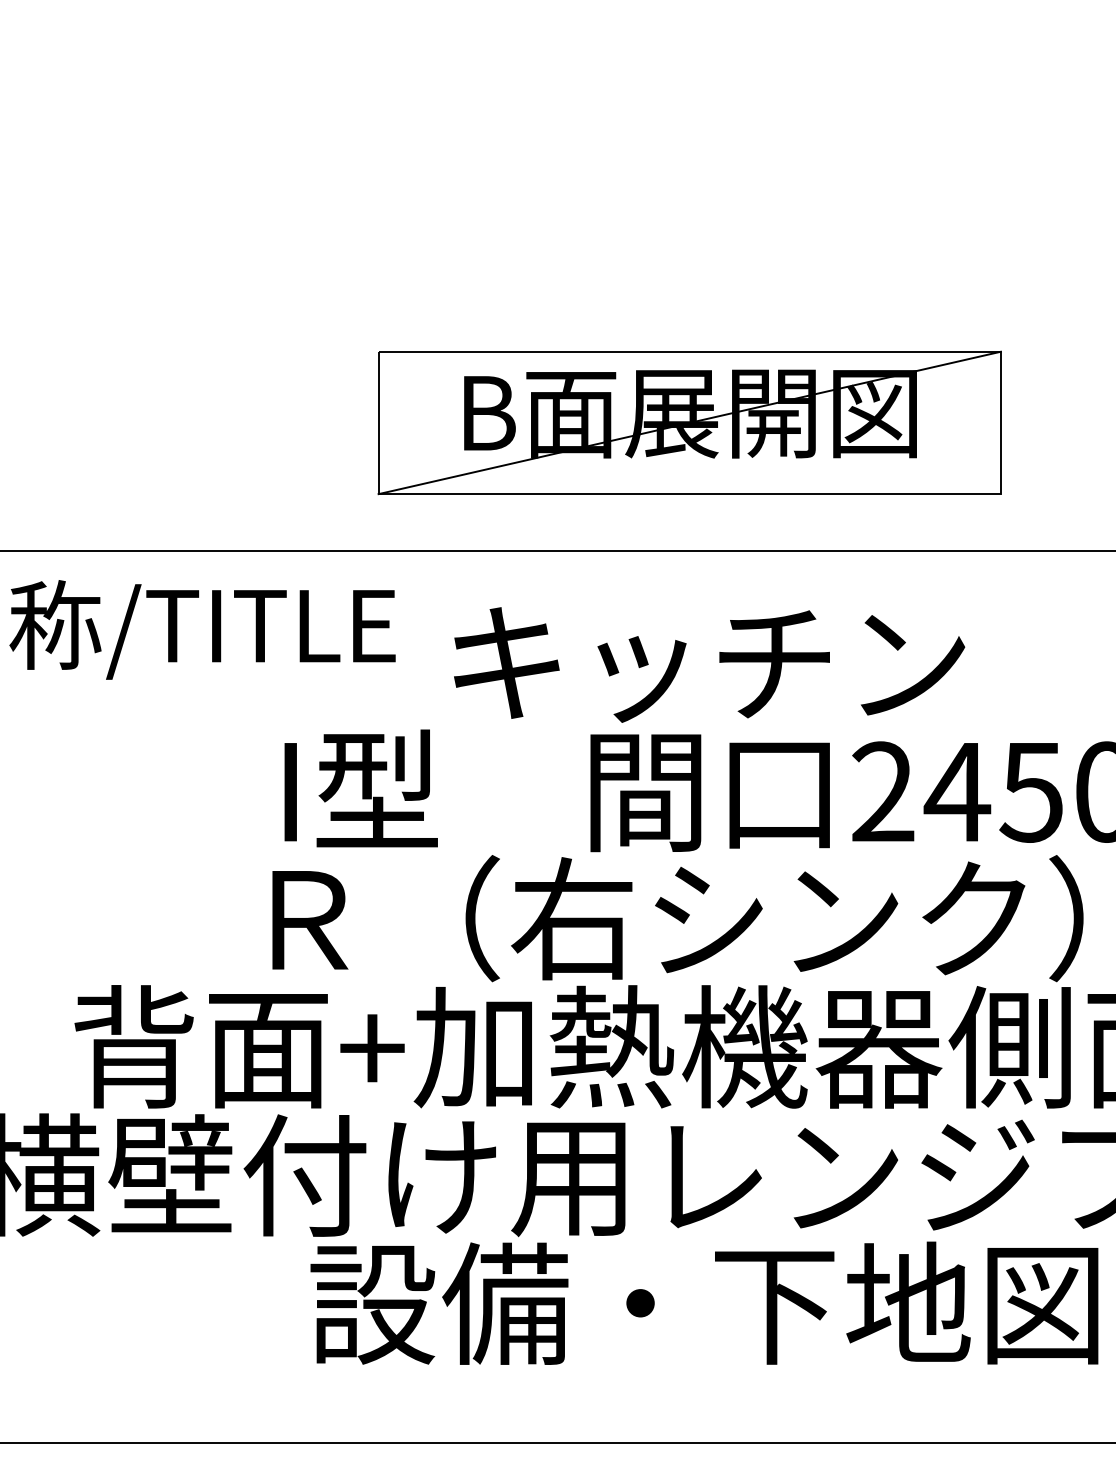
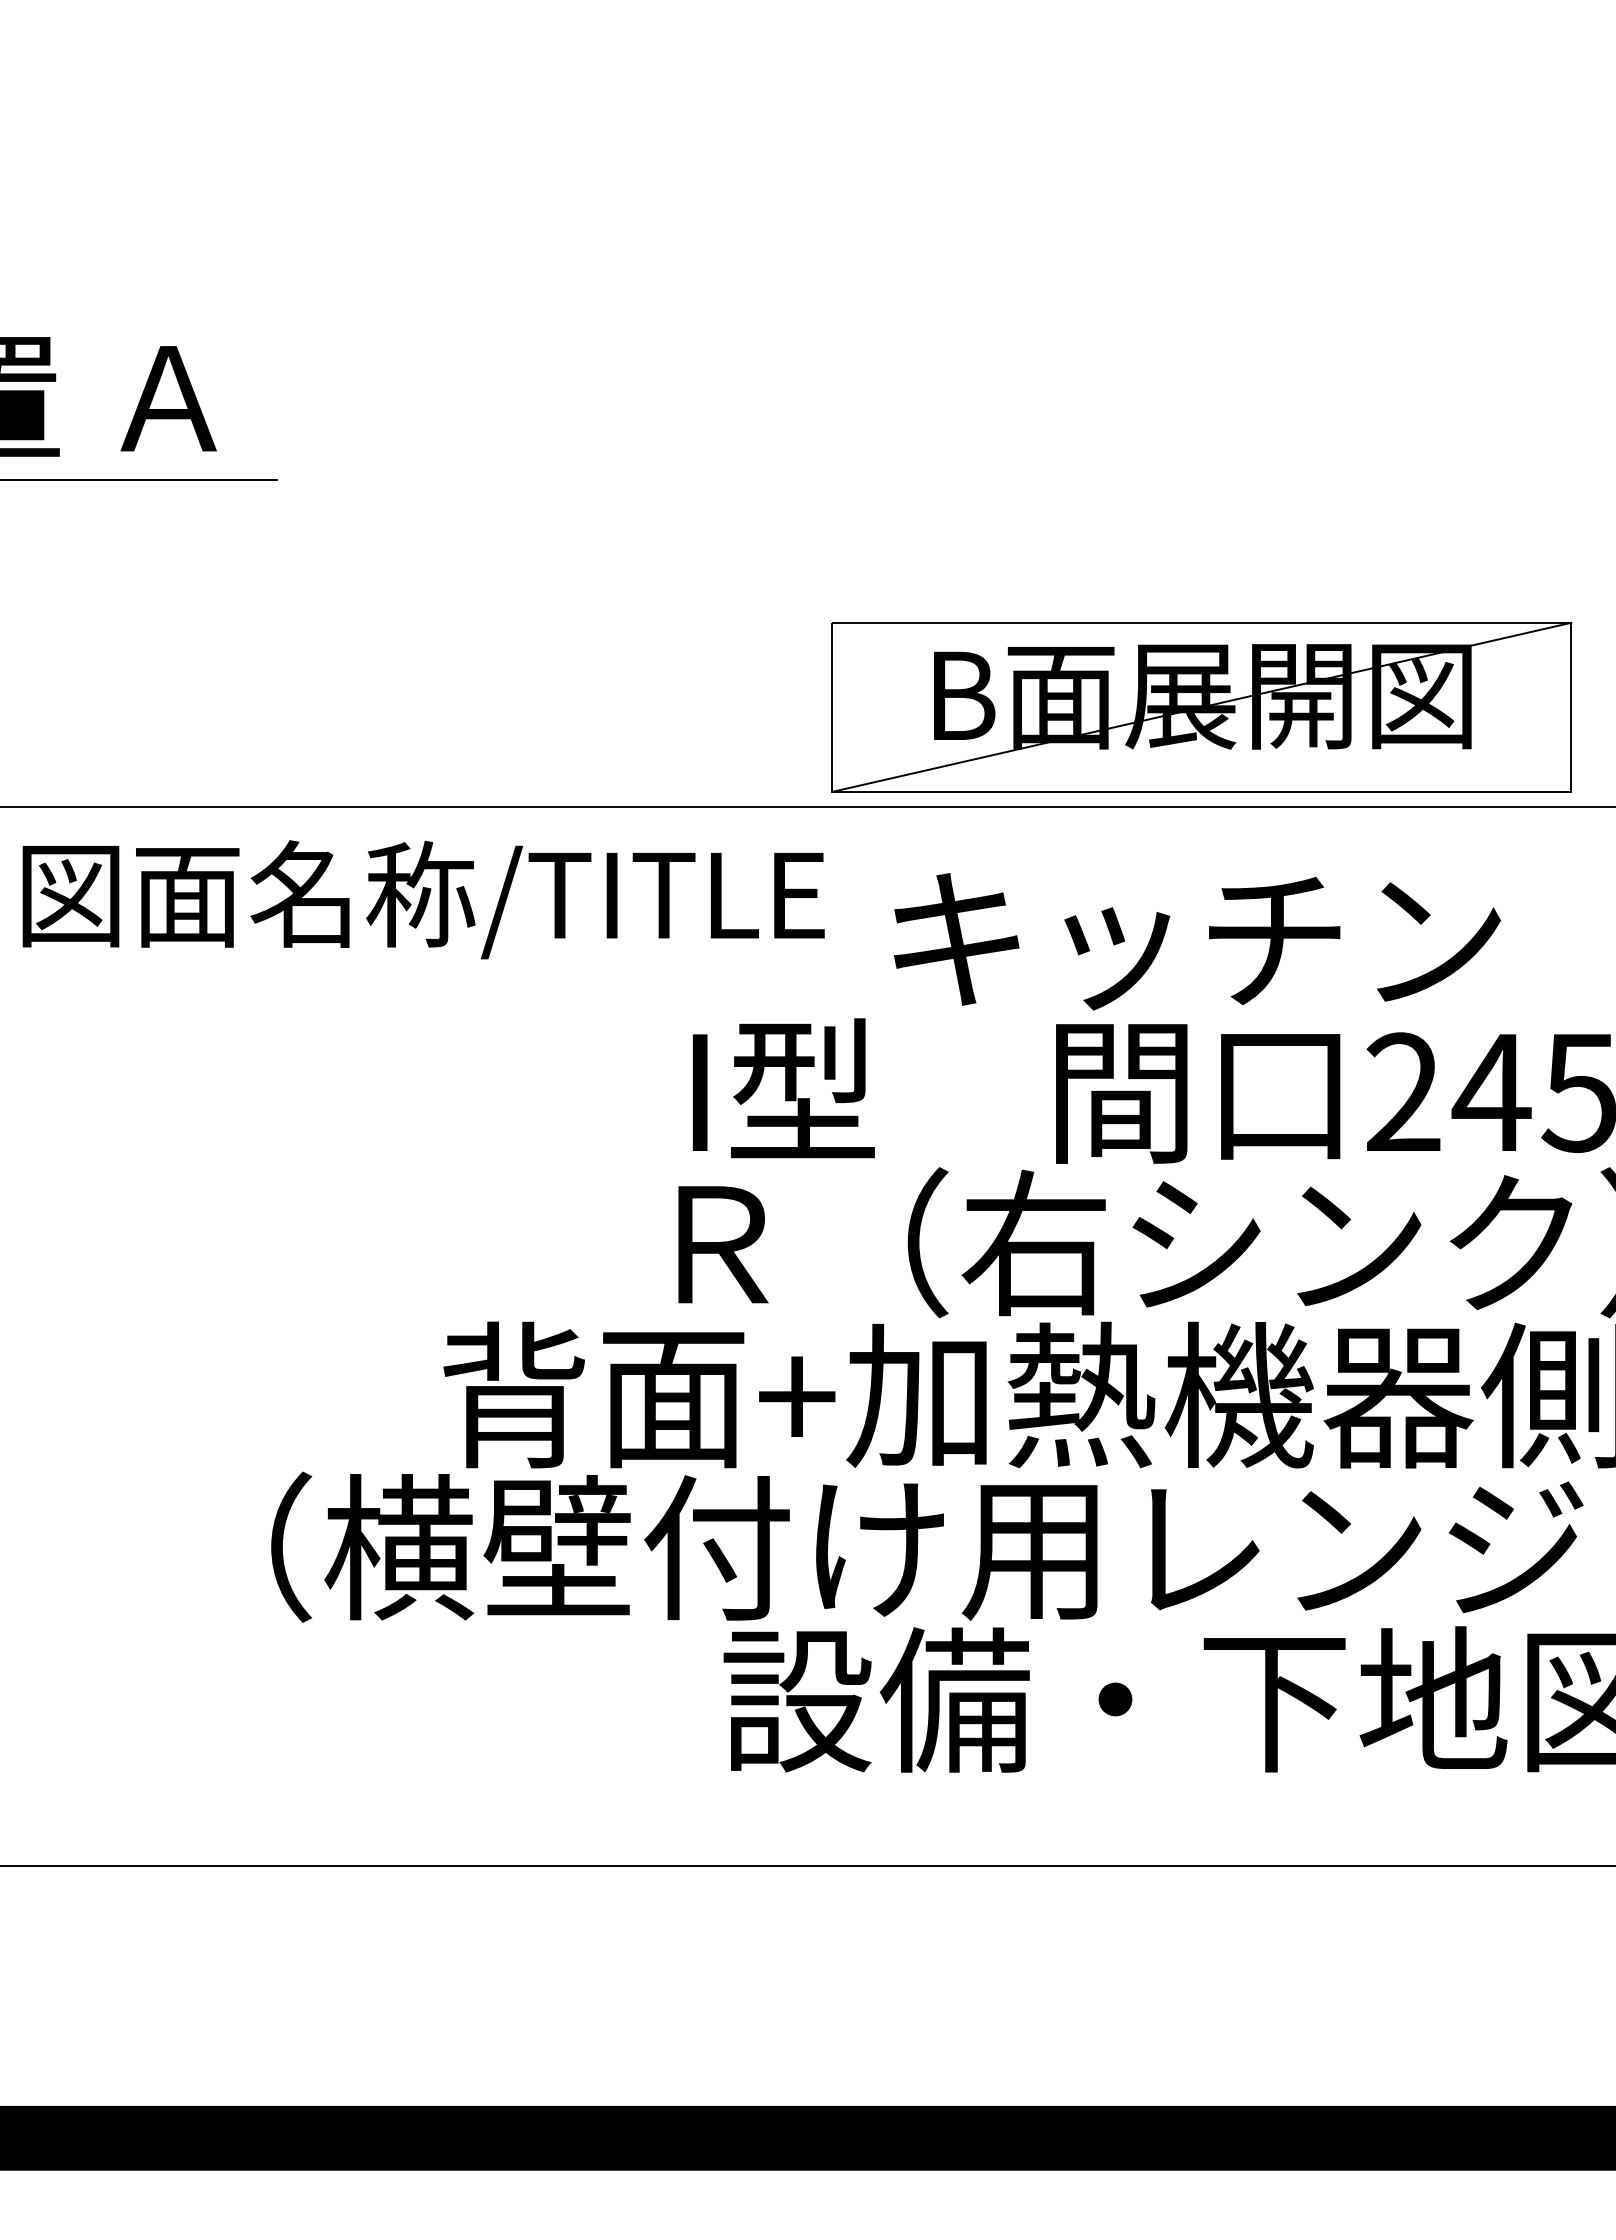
part: (689, 422) -> (1201, 706), moved

